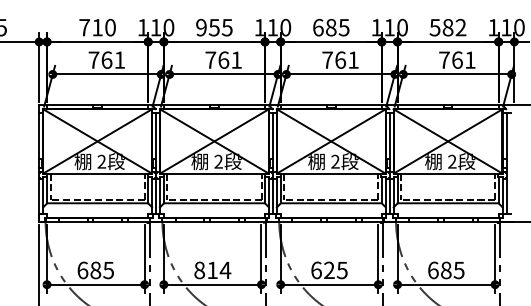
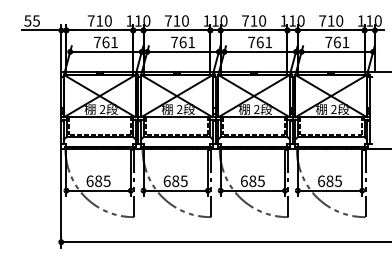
text: (213, 26) -> (176, 20), 955 -> 710
text: (331, 26) -> (254, 20), 685 -> 710
text: (448, 26) -> (331, 20), 582 -> 710
text: (212, 270) -> (175, 181), 814 -> 685
text: (328, 270) -> (252, 181), 625 -> 685

